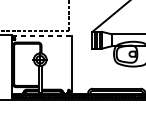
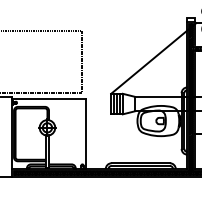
line: (41, 36) -> (49, 99), dashed -> solid

